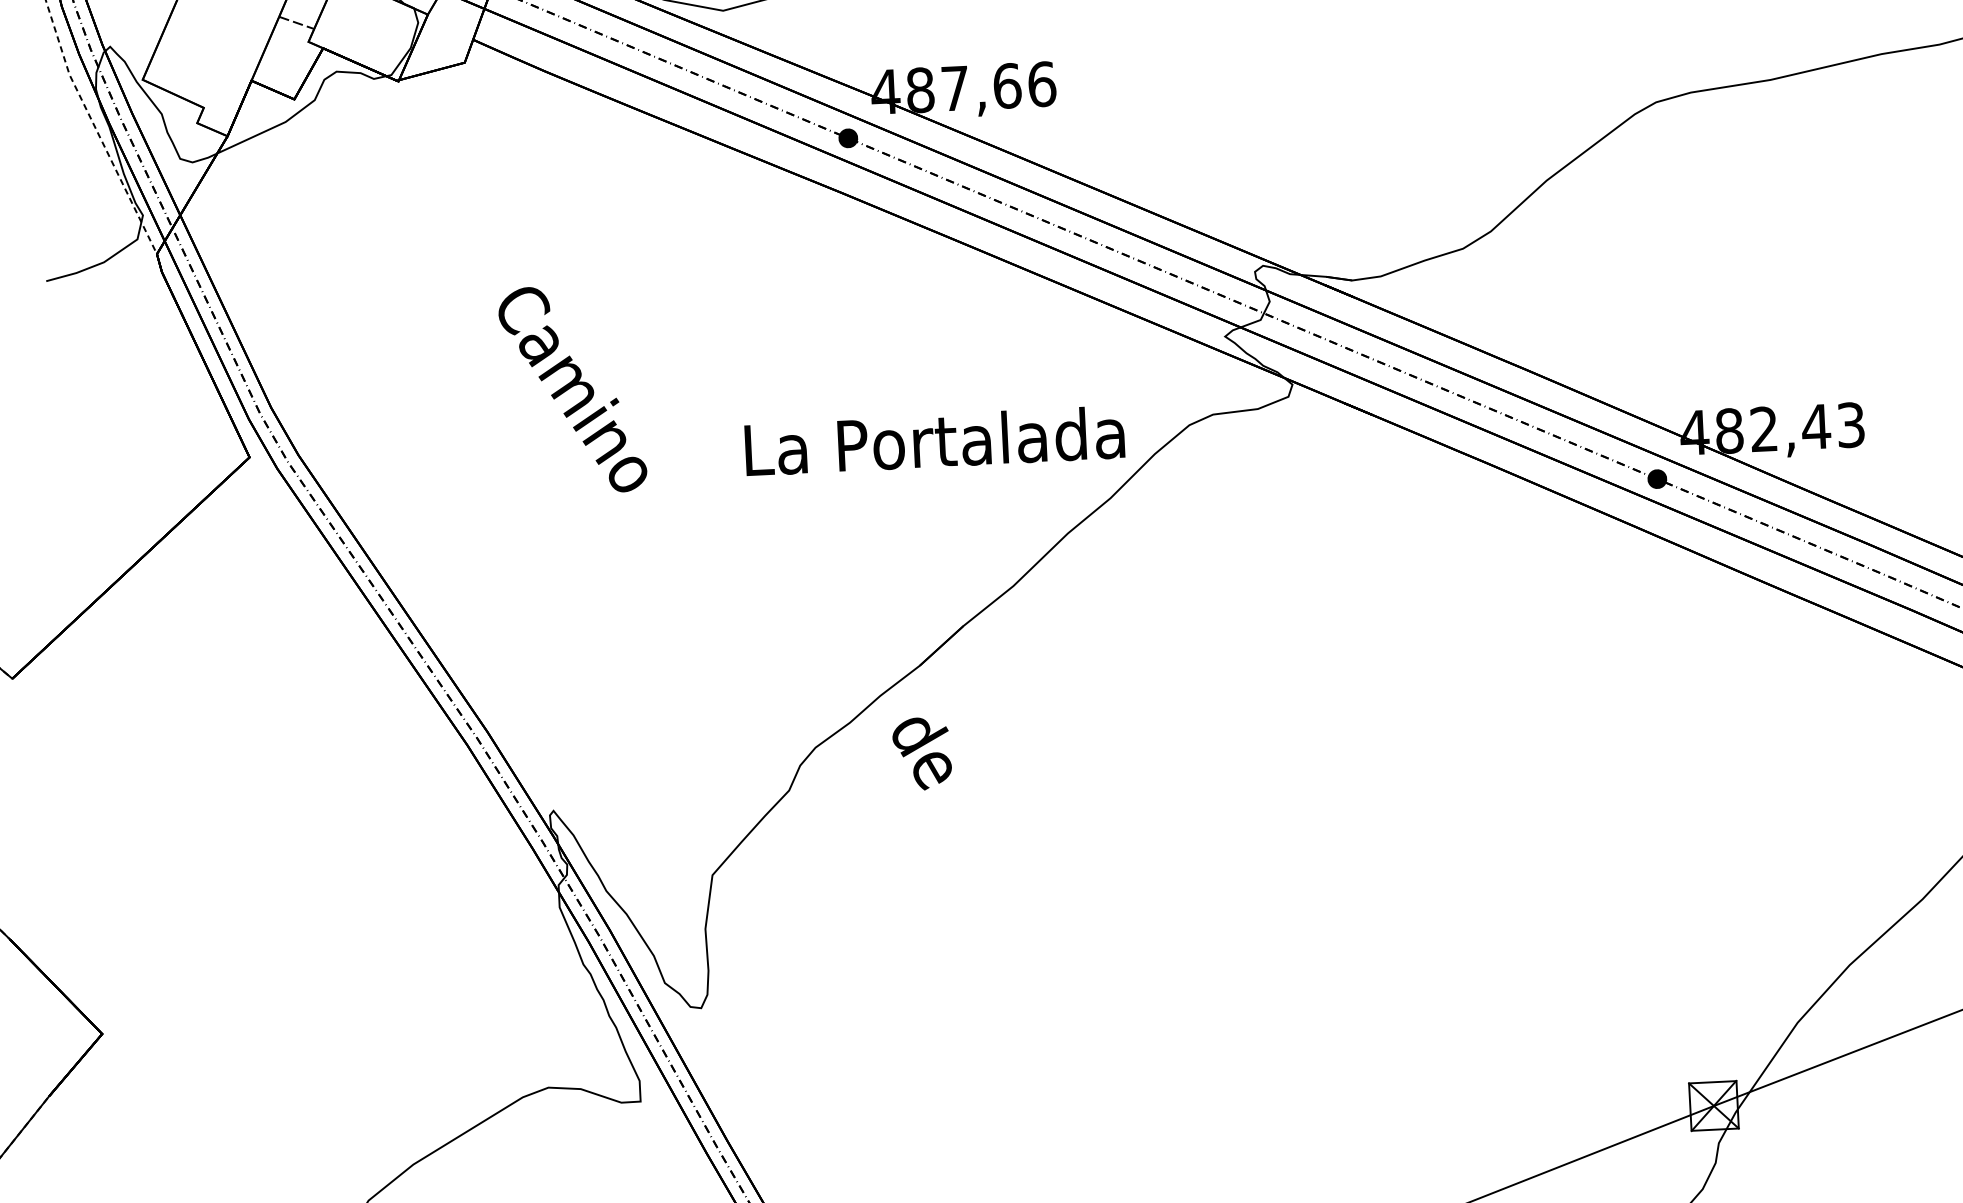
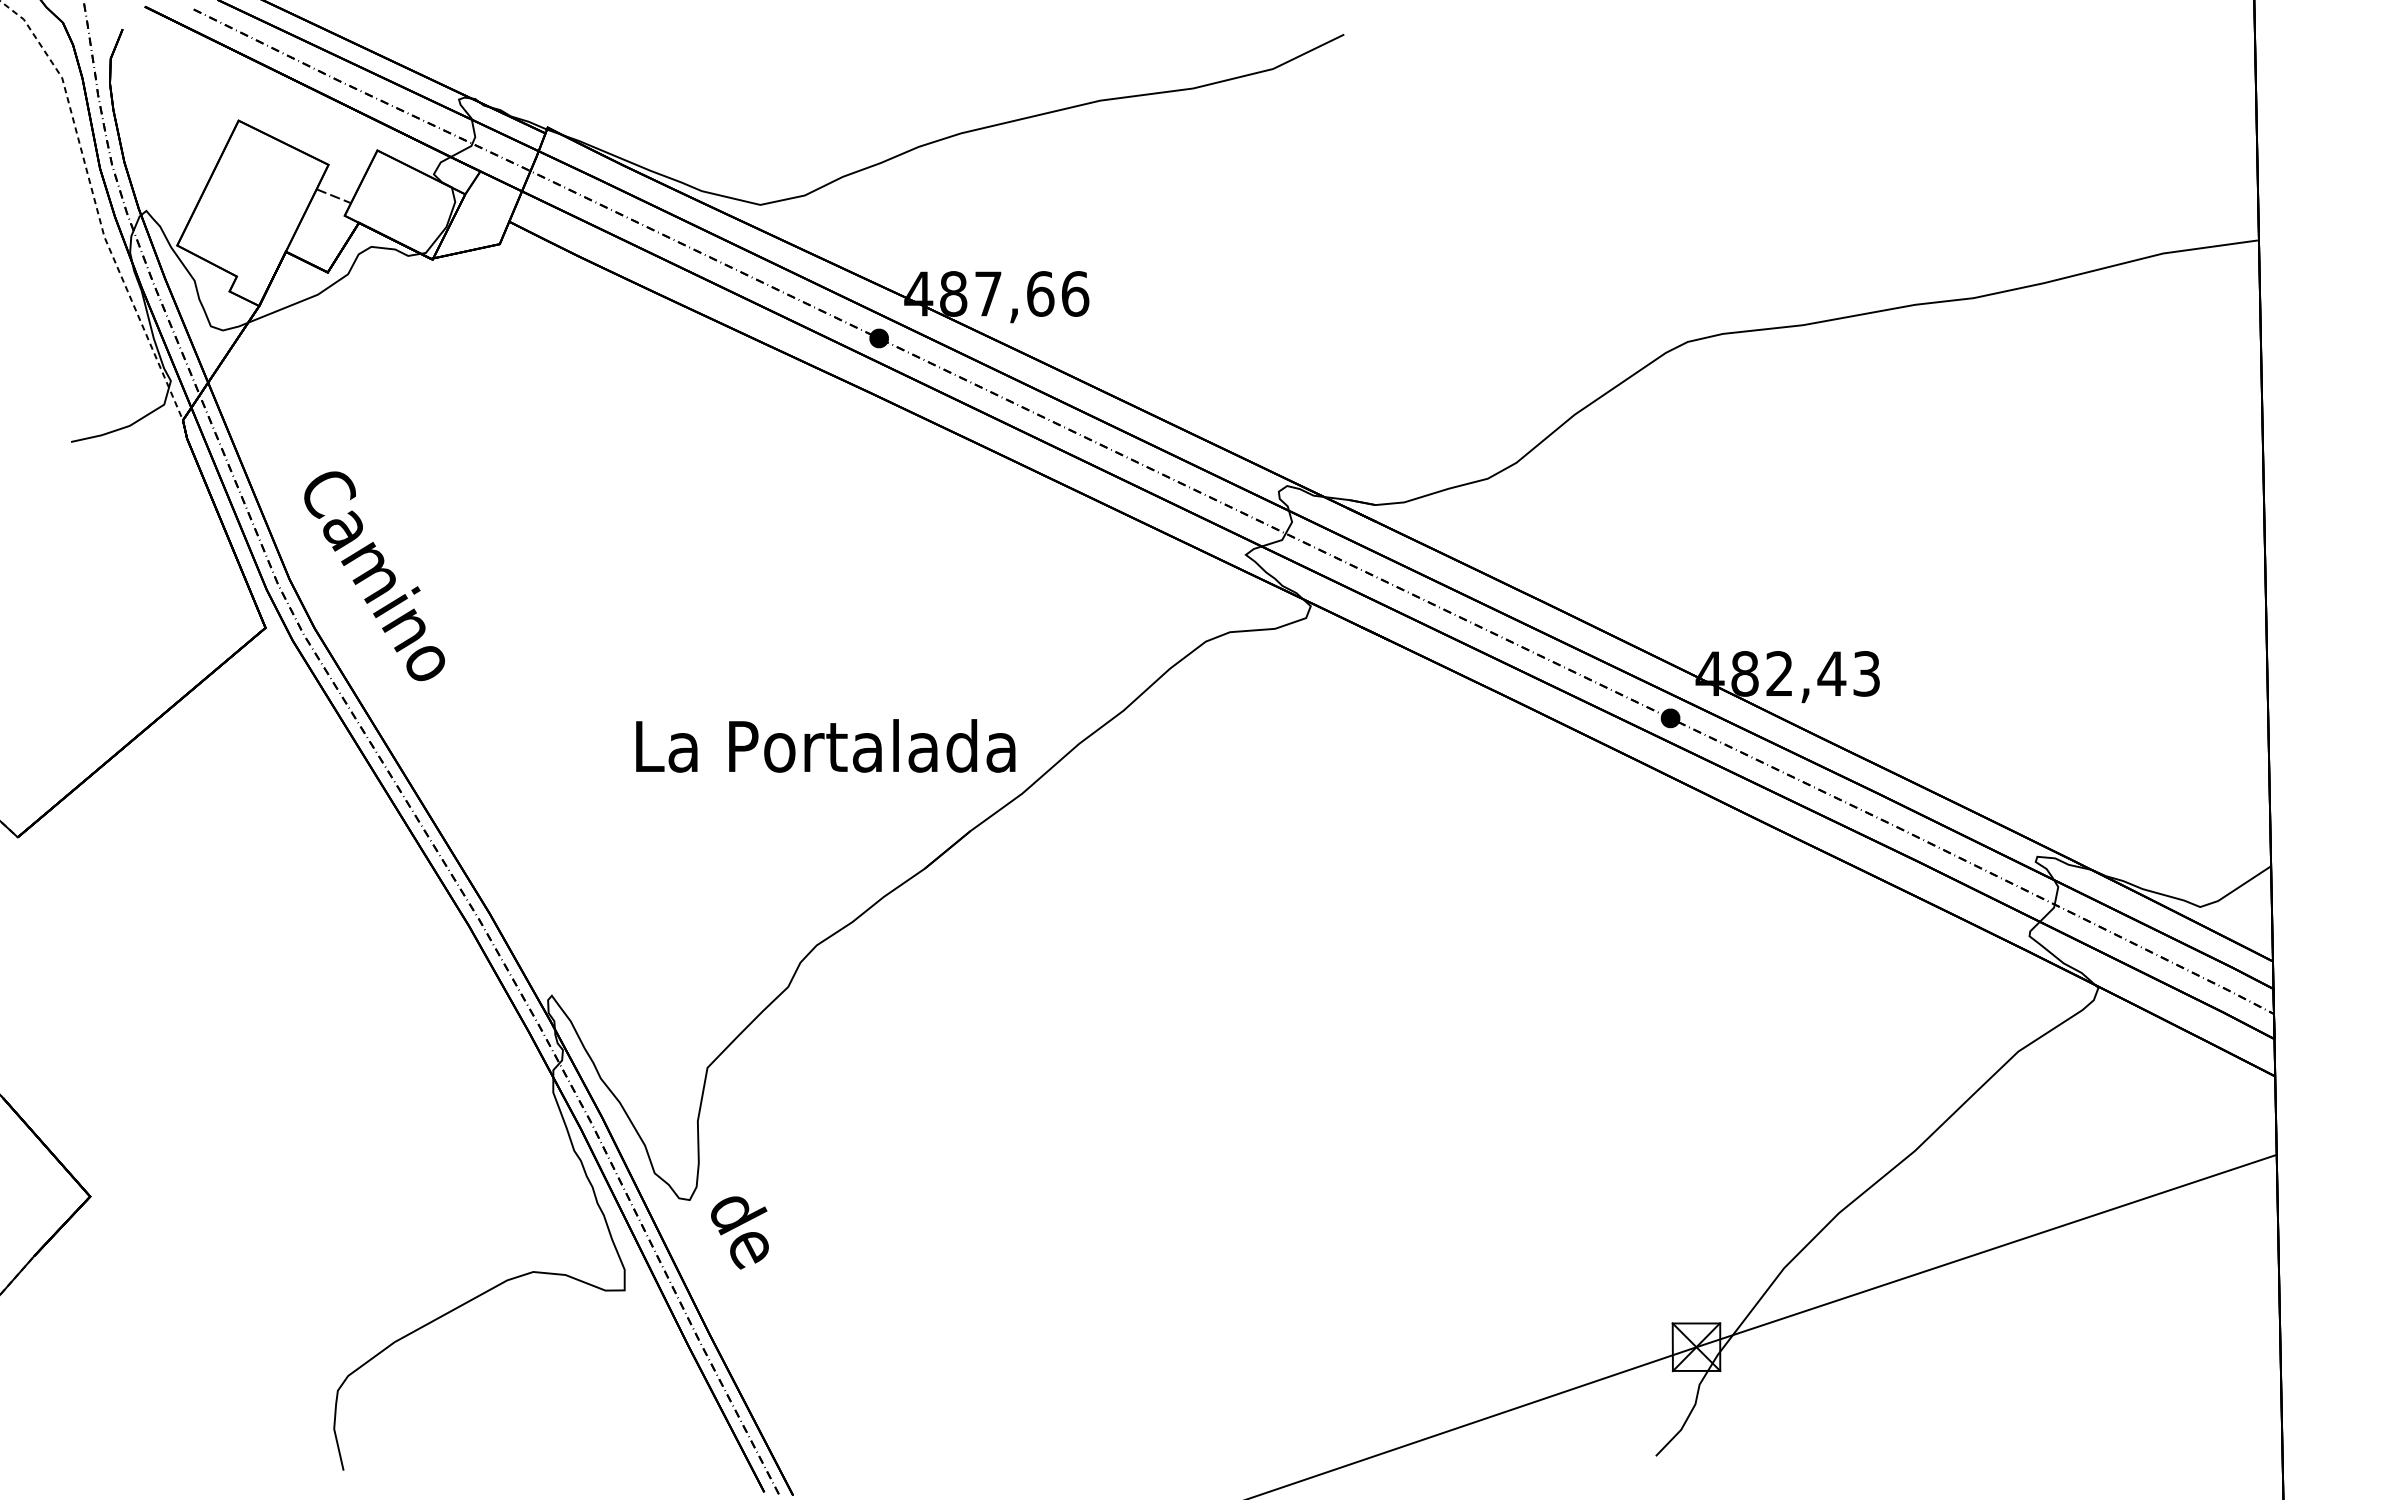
text: (572, 390) -> (374, 576), moved
text: (934, 440) -> (825, 745), moved
text: (921, 753) -> (739, 1232), moved

